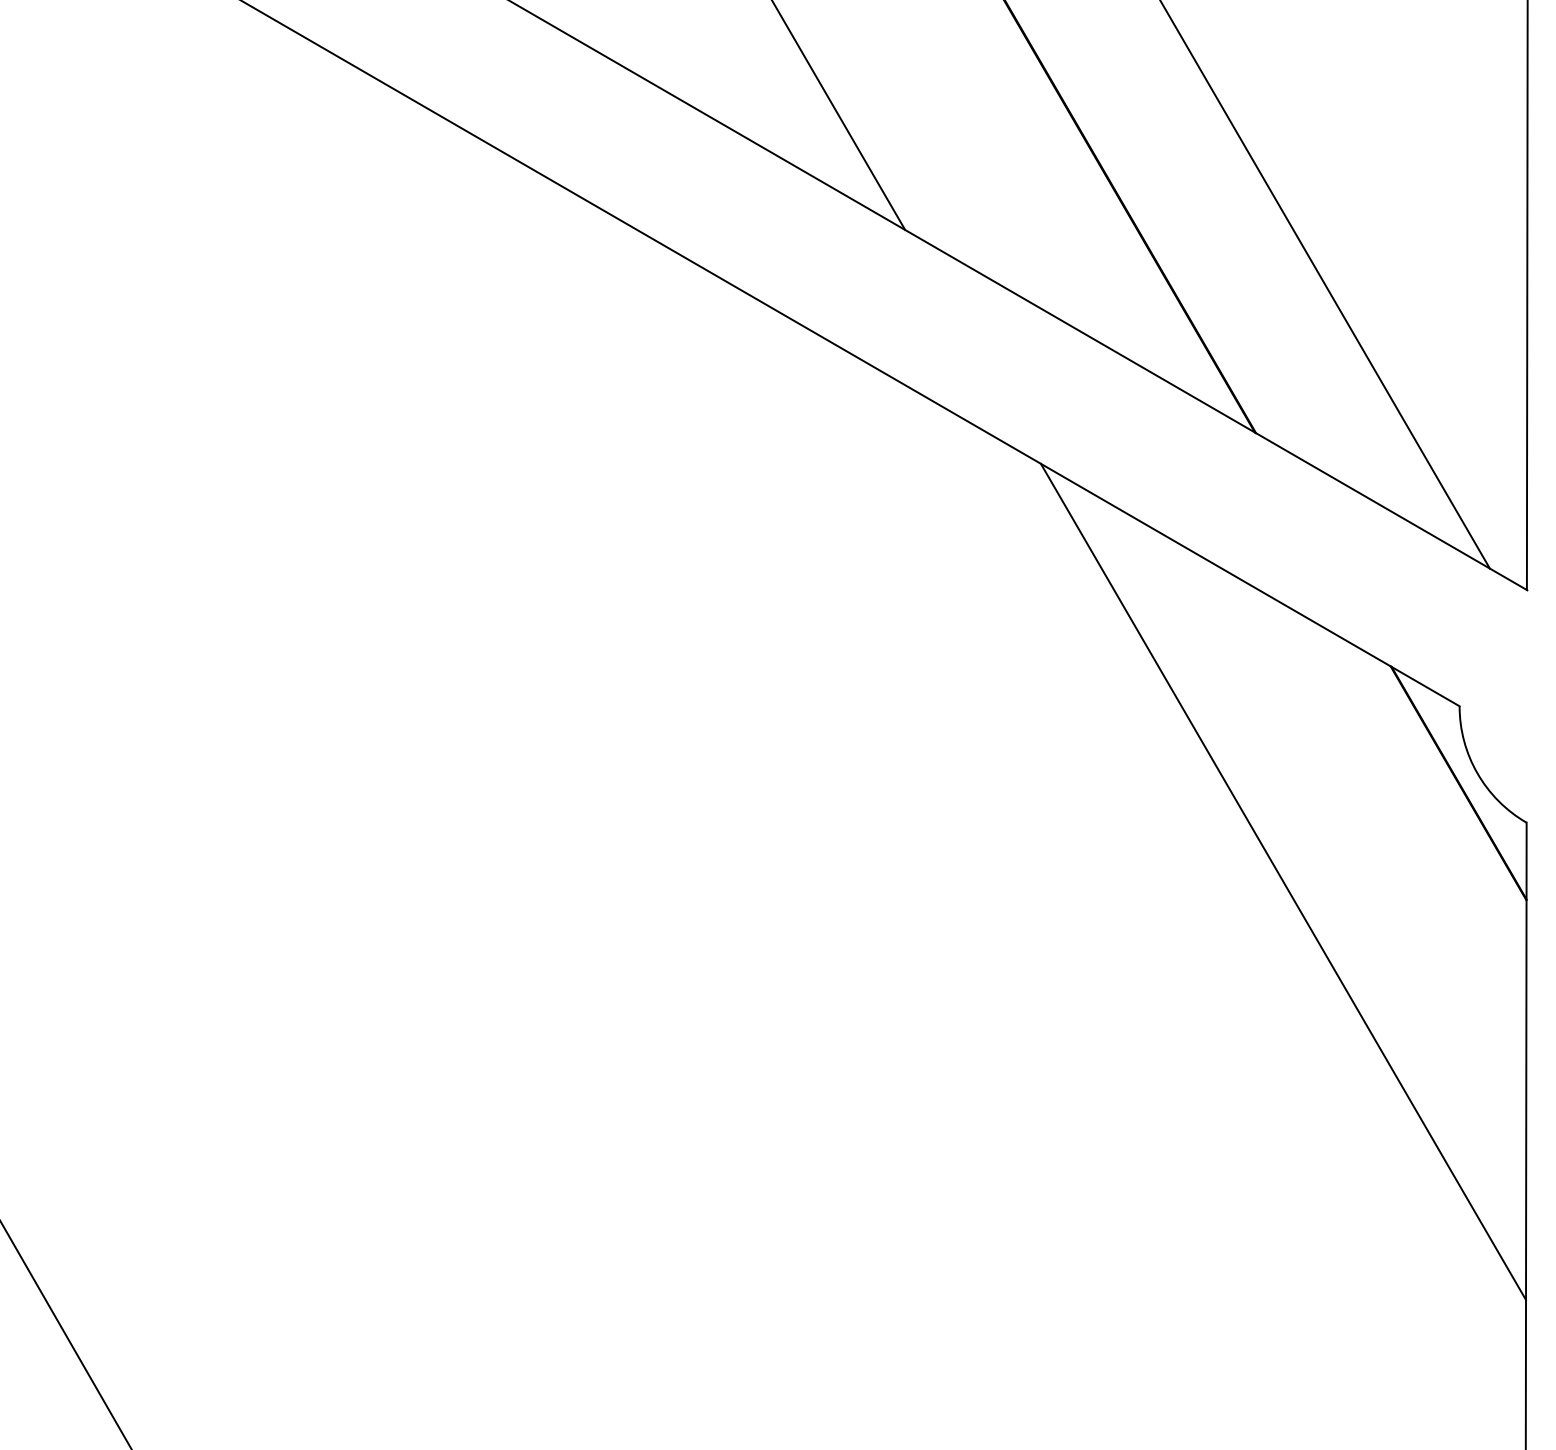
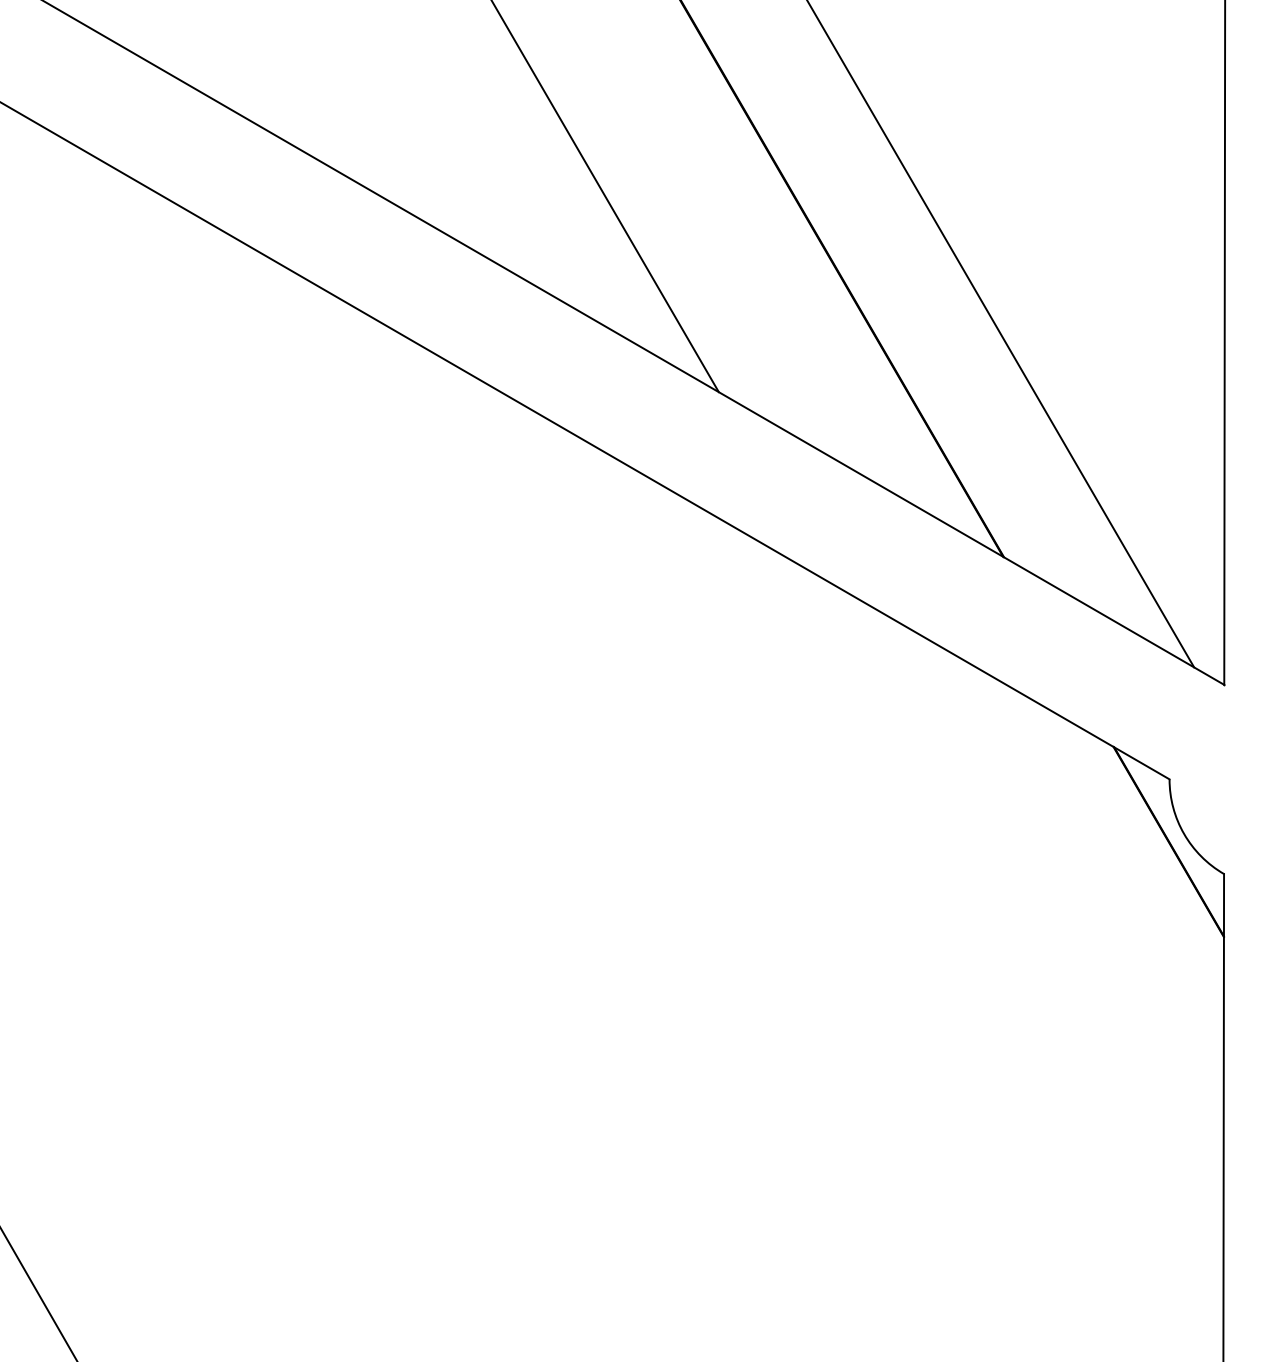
line: (1283, 881) -> (1026, 921), removed

